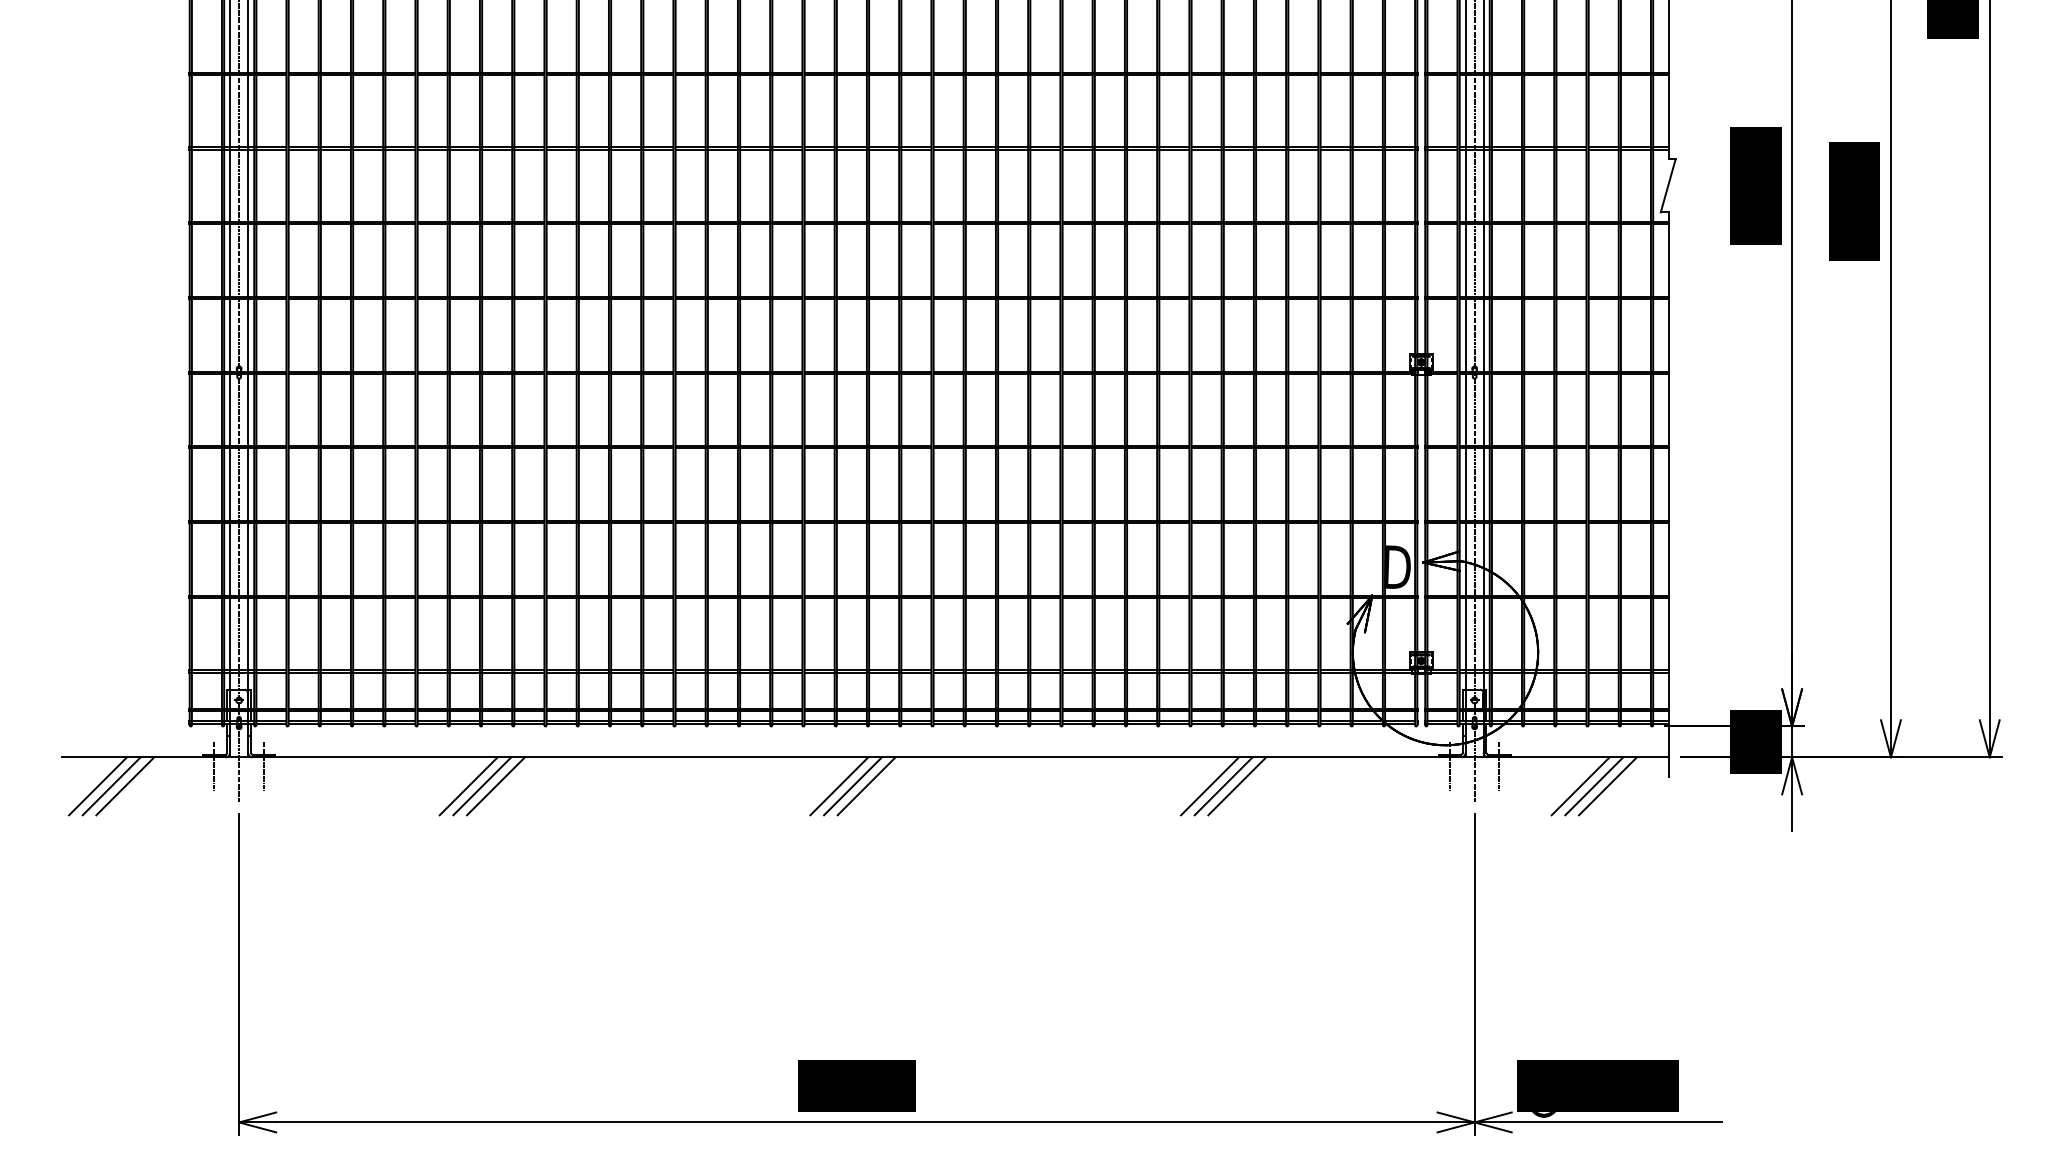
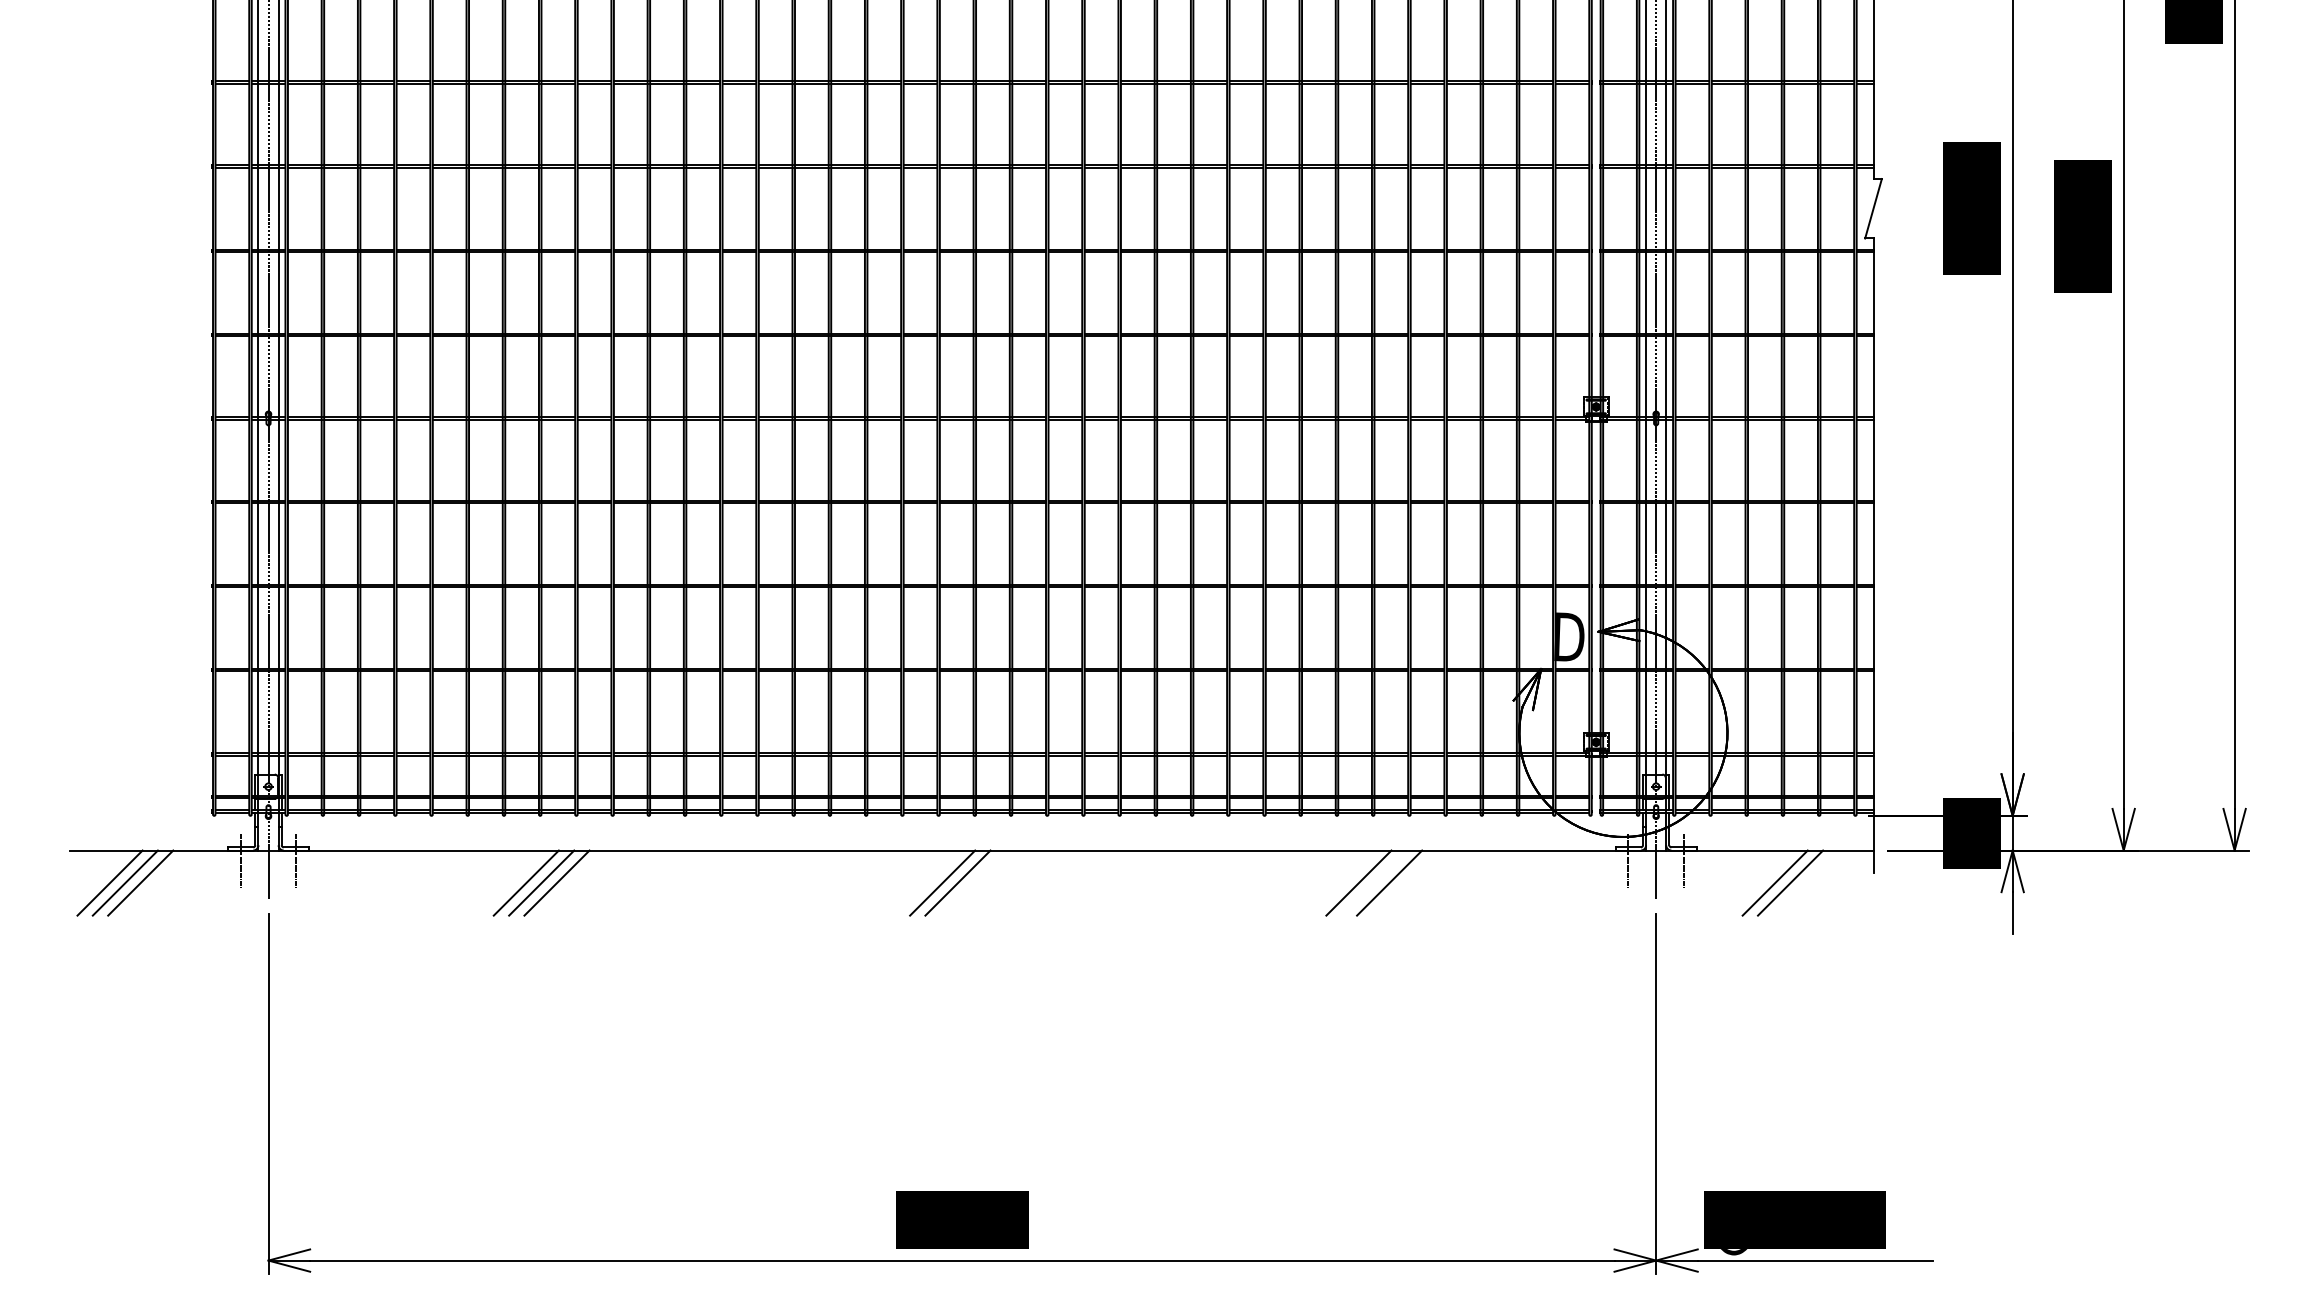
line: (866, 786) -> (973, 883), removed
line: (1223, 786) -> (1374, 883), removed
line: (1607, 786) -> (1805, 883), removed

